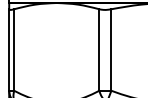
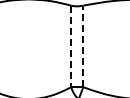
line: (99, 50) -> (71, 46), solid -> dashed
line: (111, 50) -> (83, 46), solid -> dashed

